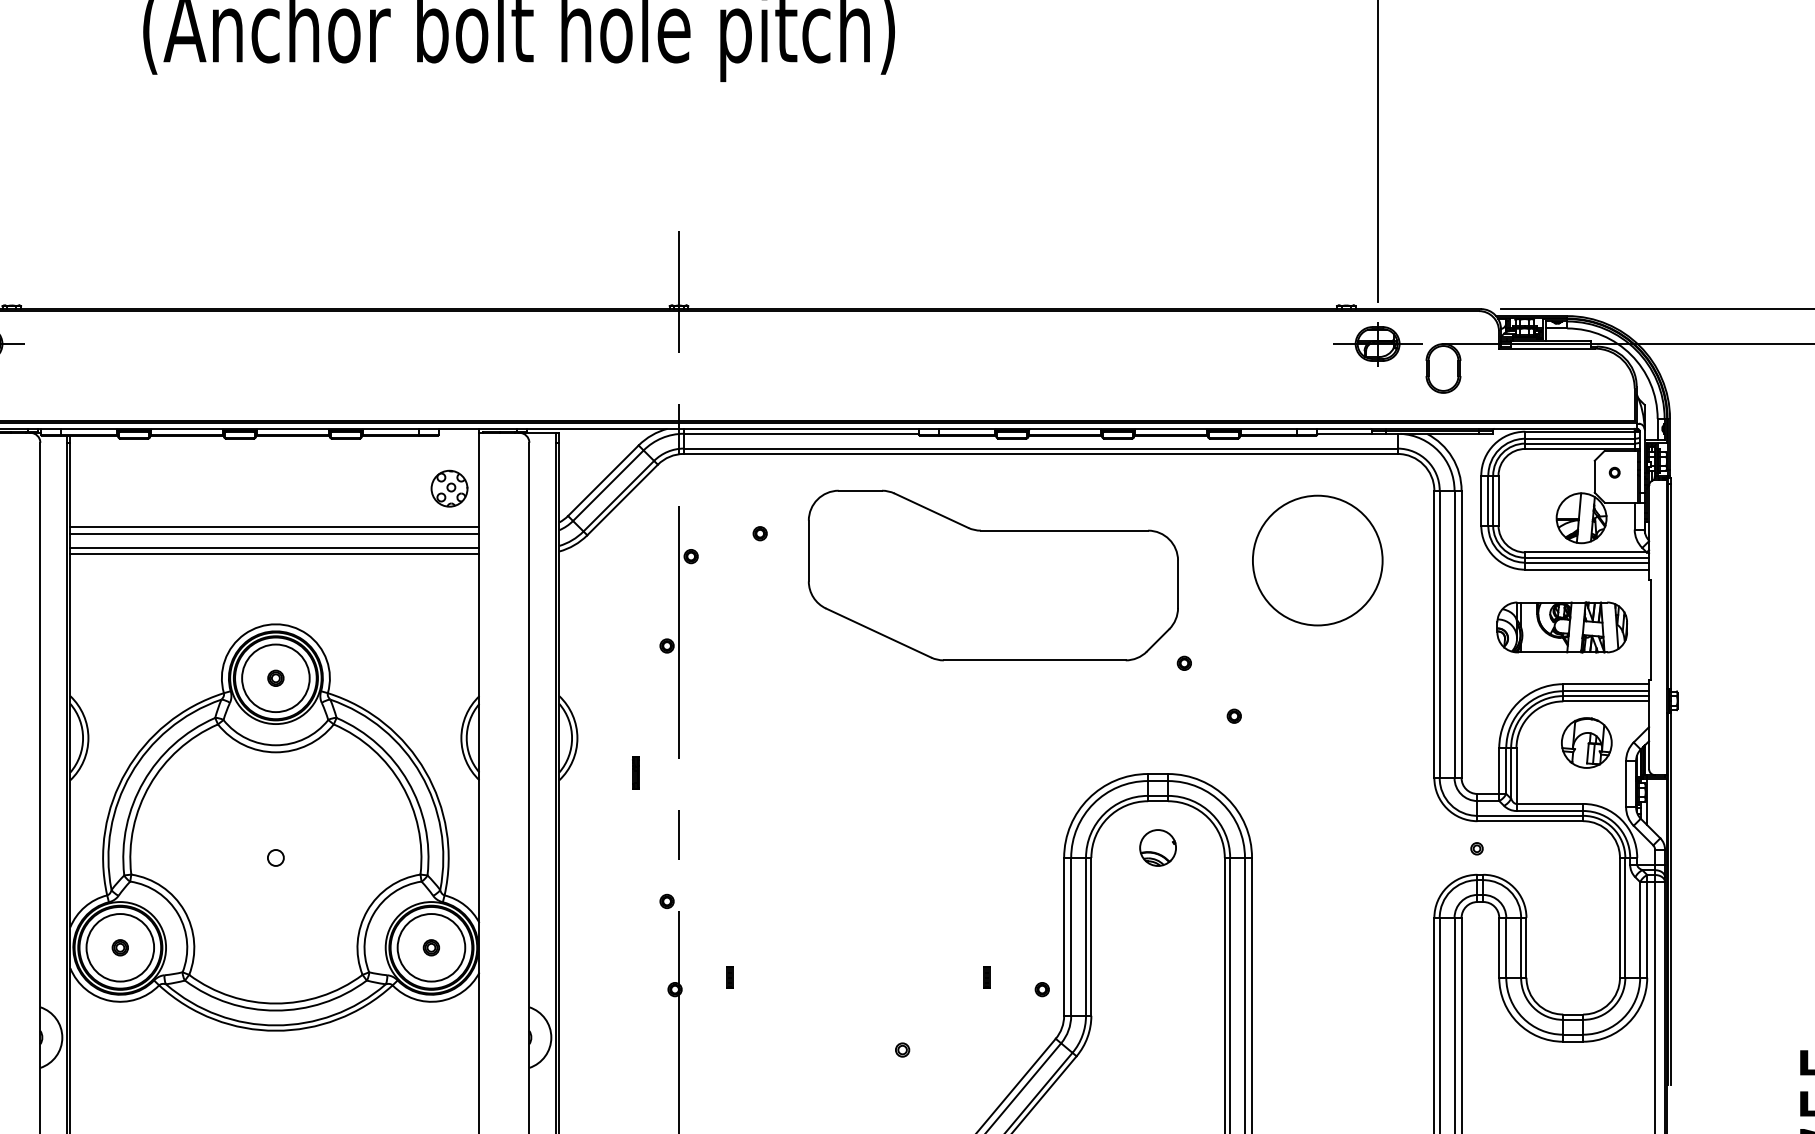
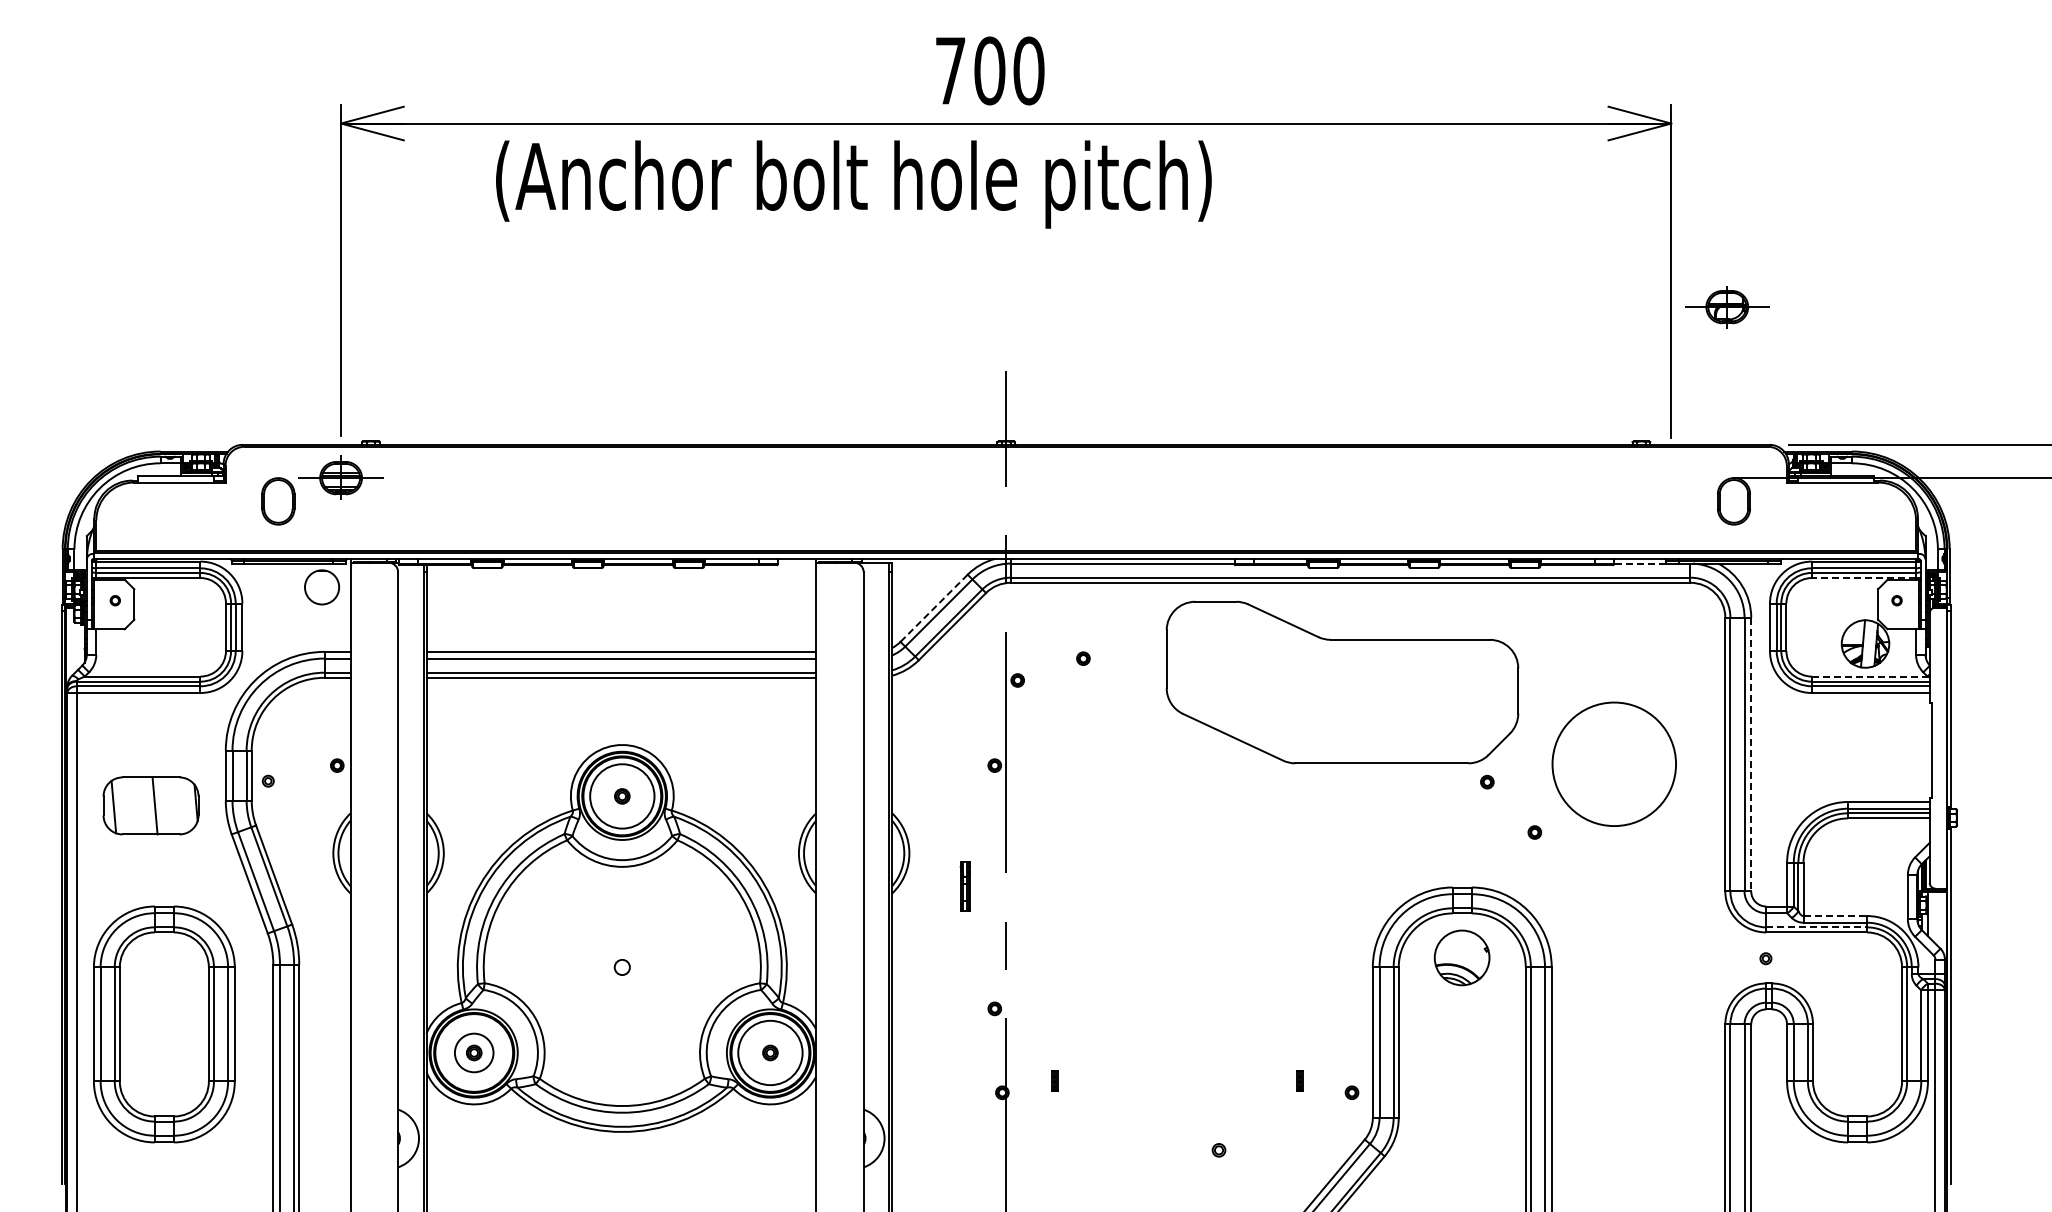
part: (1377, 344) -> (1727, 307), moved
line: (1344, 433) -> (1639, 563), solid -> dashed
line: (1579, 449) -> (1863, 578), solid -> dashed
line: (603, 480) -> (934, 608), solid -> dashed
part: (449, 488) -> (787, 615), removed
line: (1585, 552) -> (1869, 676), solid -> dashed
circle: (1316, 559) -> (1613, 763), moved
part: (993, 575) -> (1342, 682), moved
part: (1561, 626) -> (1846, 747), removed
line: (1461, 634) -> (1751, 754), solid -> dashed
part: (1586, 742) -> (1870, 857), removed
part: (635, 772) -> (964, 886), size x1.6
line: (1550, 804) -> (1835, 916), solid -> dashed
line: (1531, 816) -> (1817, 927), solid -> dashed
part: (1158, 847) -> (1462, 957), size x1.6
circle: (120, 947) -> (474, 1052), size x0.6

